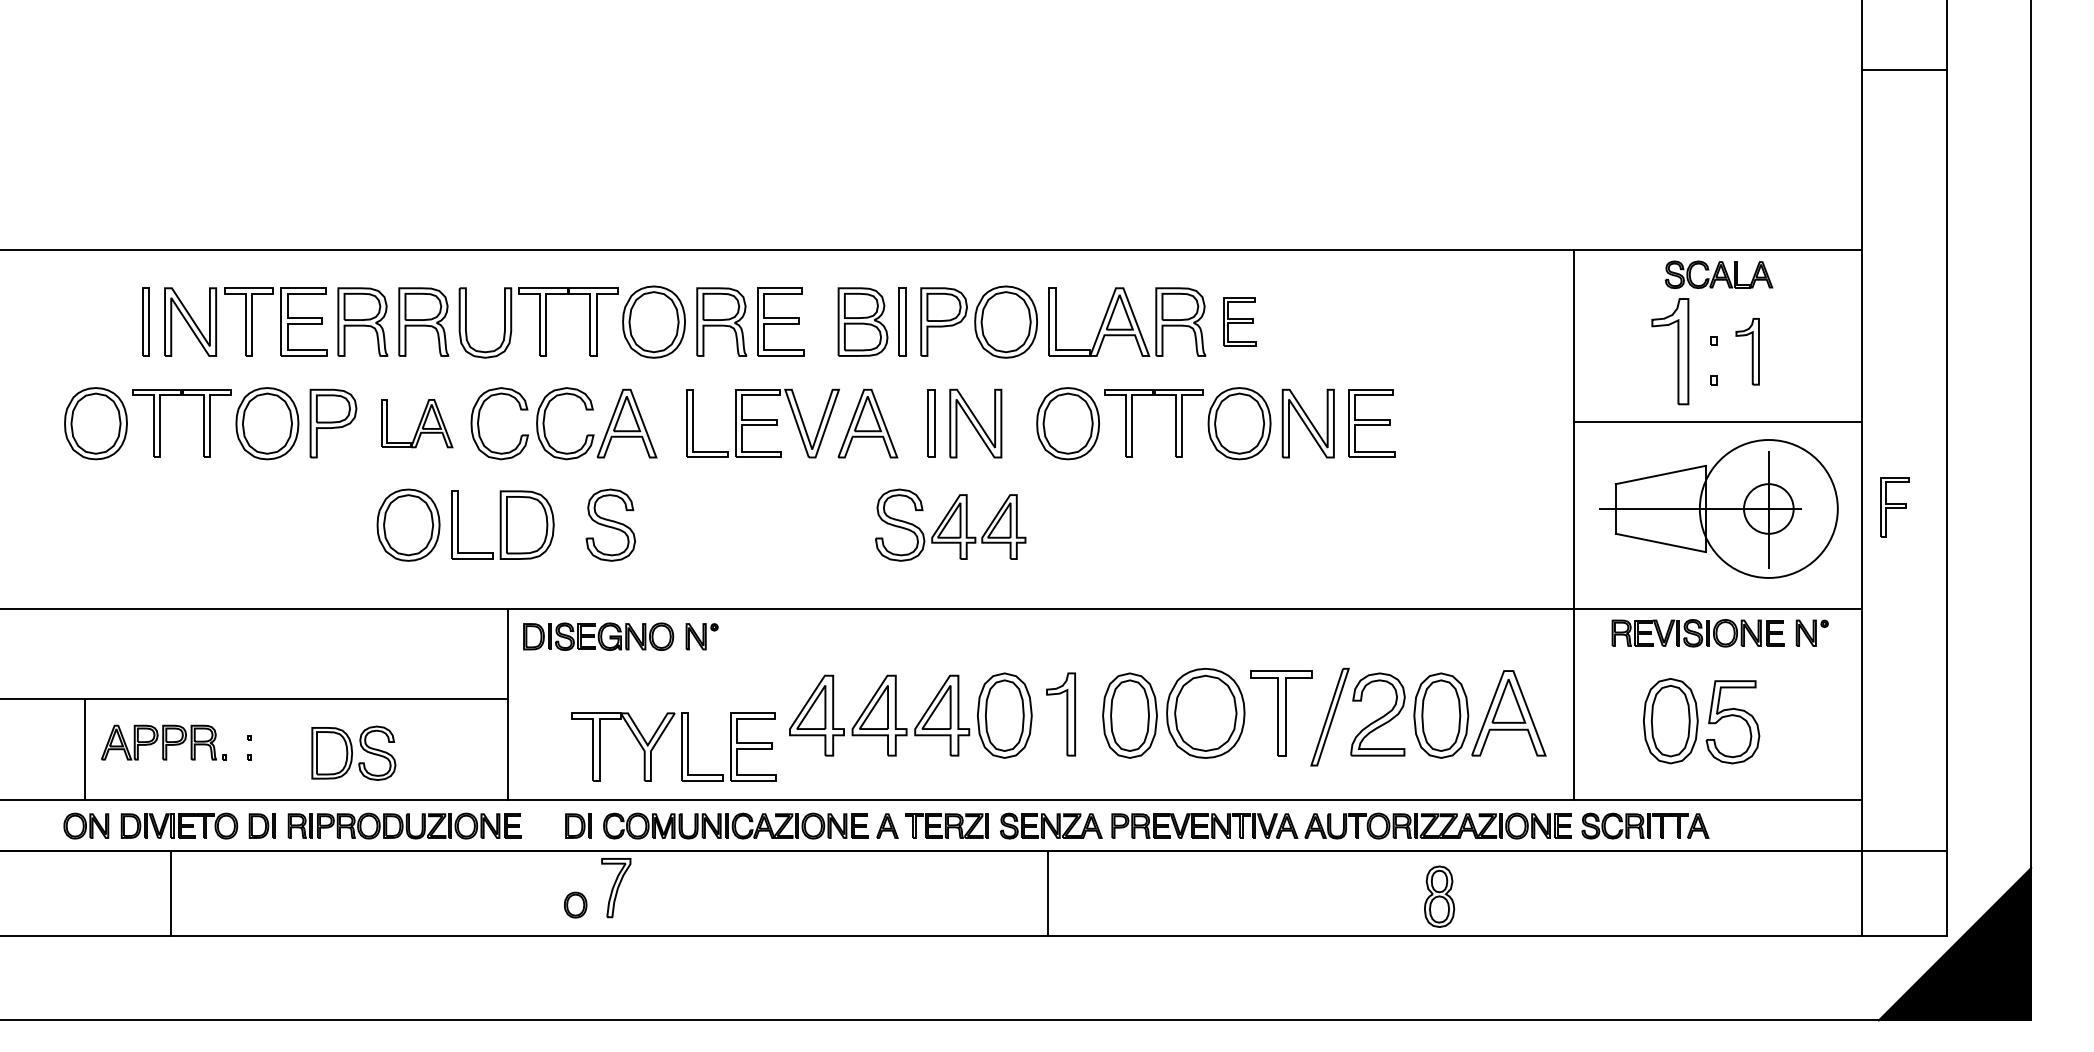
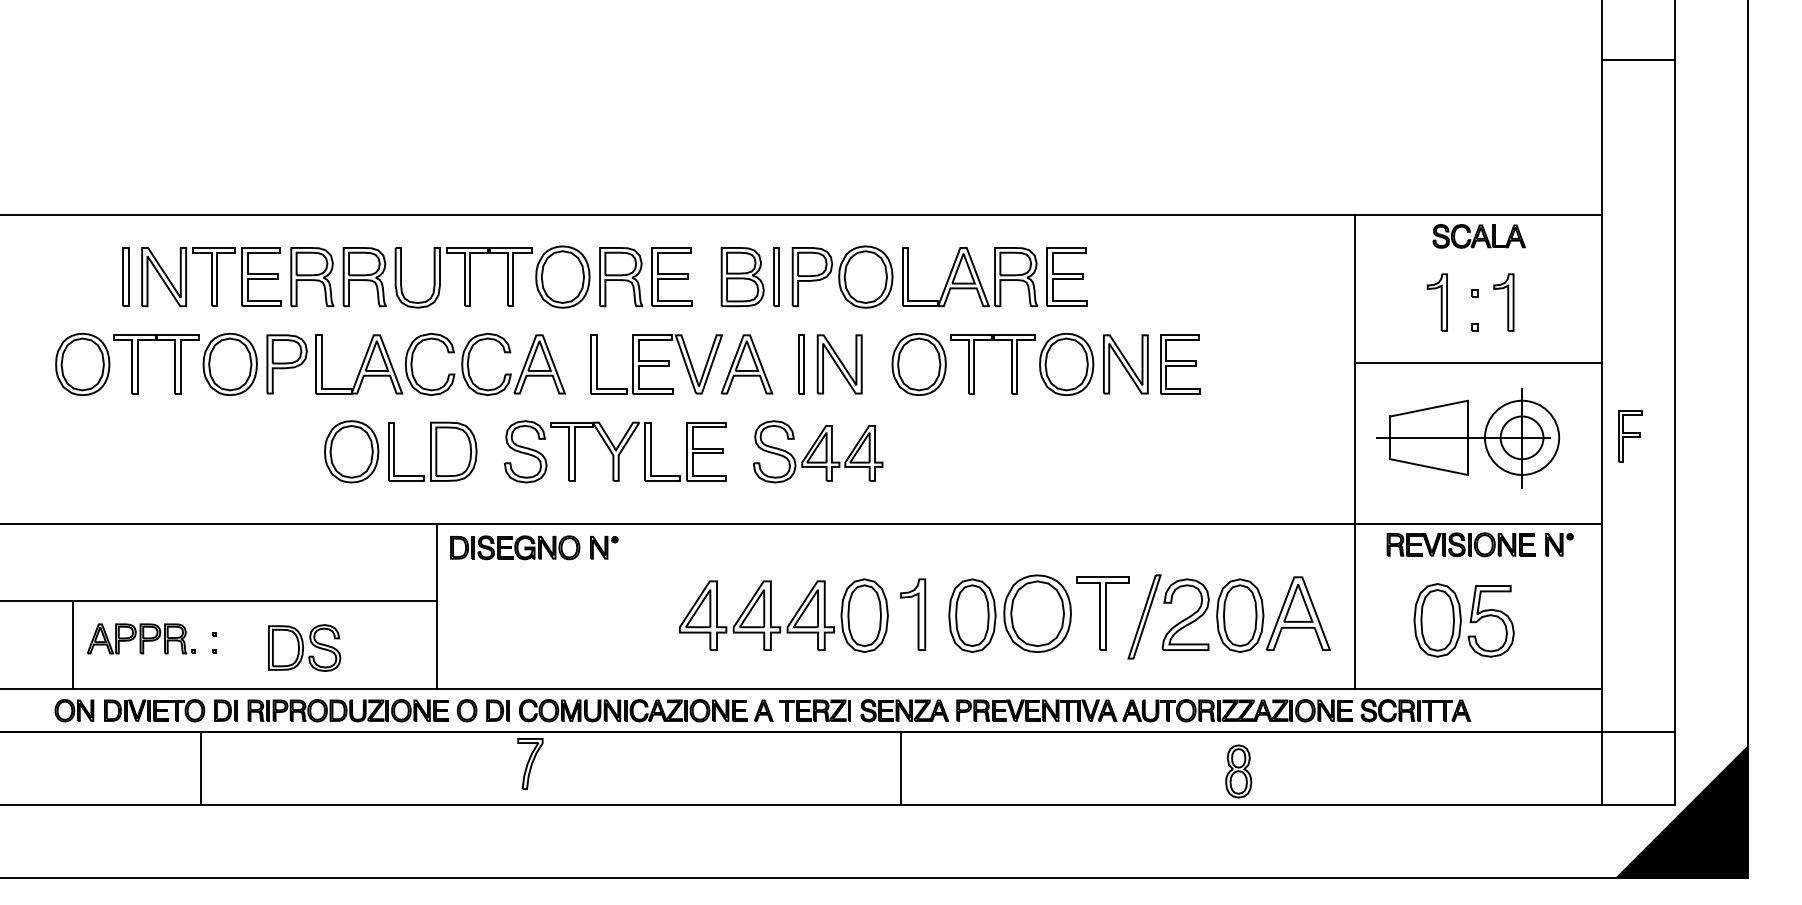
part: (1239, 321) -> (1066, 276), size x1.43
part: (1670, 351) -> (1437, 302), size x0.62
part: (417, 423) -> (359, 364), size x1.43
circle: (1768, 508) -> (1521, 437), size x0.62
part: (681, 746) -> (645, 451), moved
line: (171, 893) -> (201, 768), moved
part: (575, 904) -> (466, 710), moved

